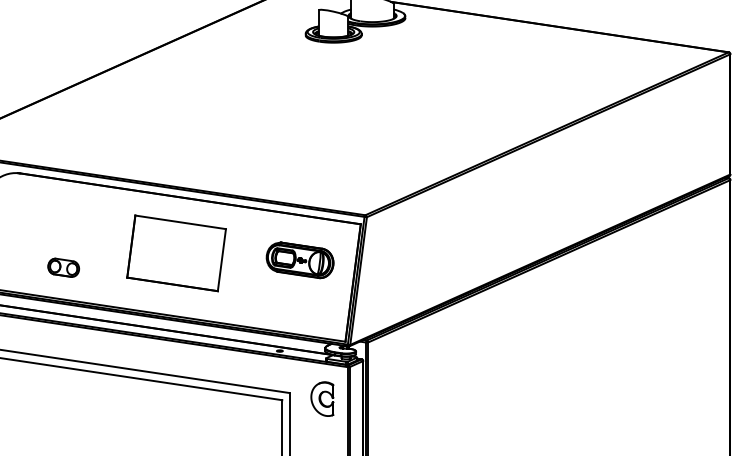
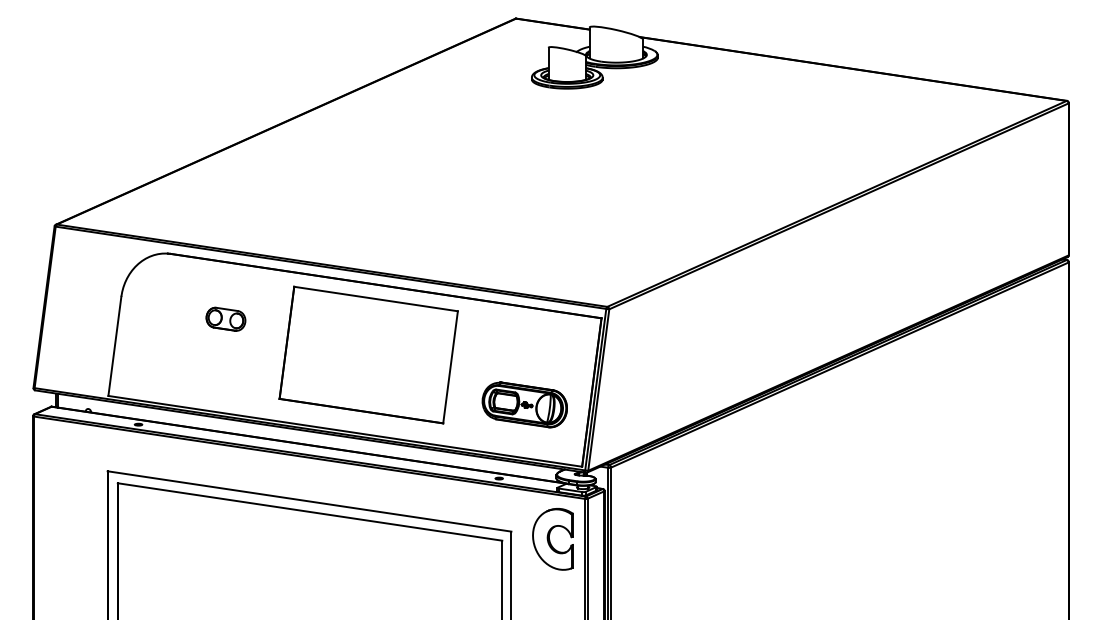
part: (176, 252) -> (368, 354), size x1.43
part: (299, 260) -> (524, 404), moved
part: (63, 267) -> (225, 318), moved
part: (322, 399) -> (552, 539), size x1.43

